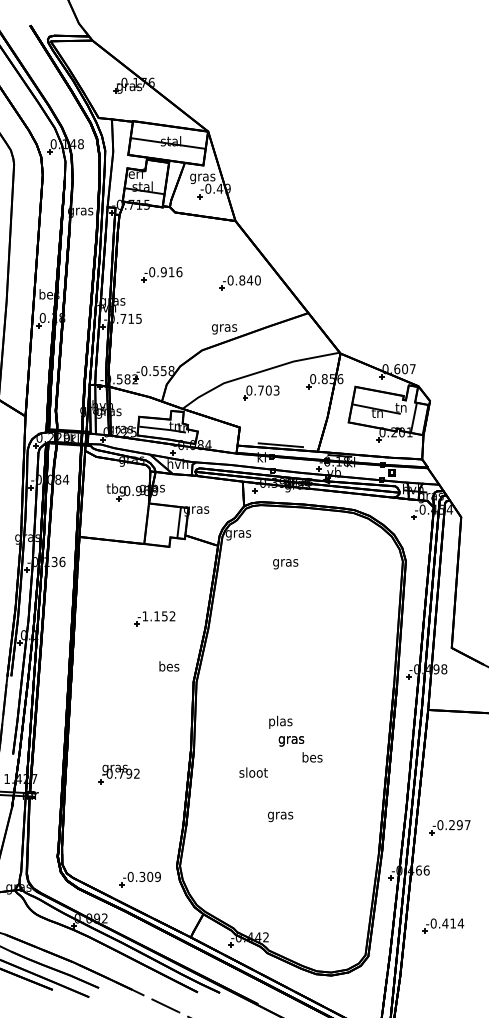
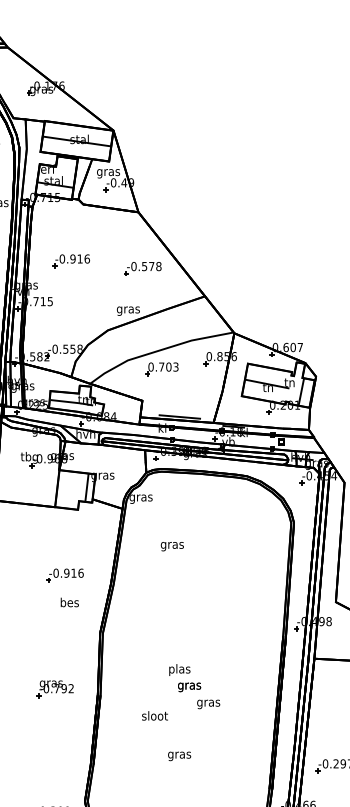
text: (249, 280) -> (151, 266), -0.840 -> -0.578
text: (285, 564) -> (172, 546), moved
text: (158, 616) -> (68, 573), -1.152 -> -0.916
text: (169, 666) -> (69, 602), moved
text: (311, 758) -> (207, 703), bes -> gras
part: (118, 774) -> (54, 689), moved

